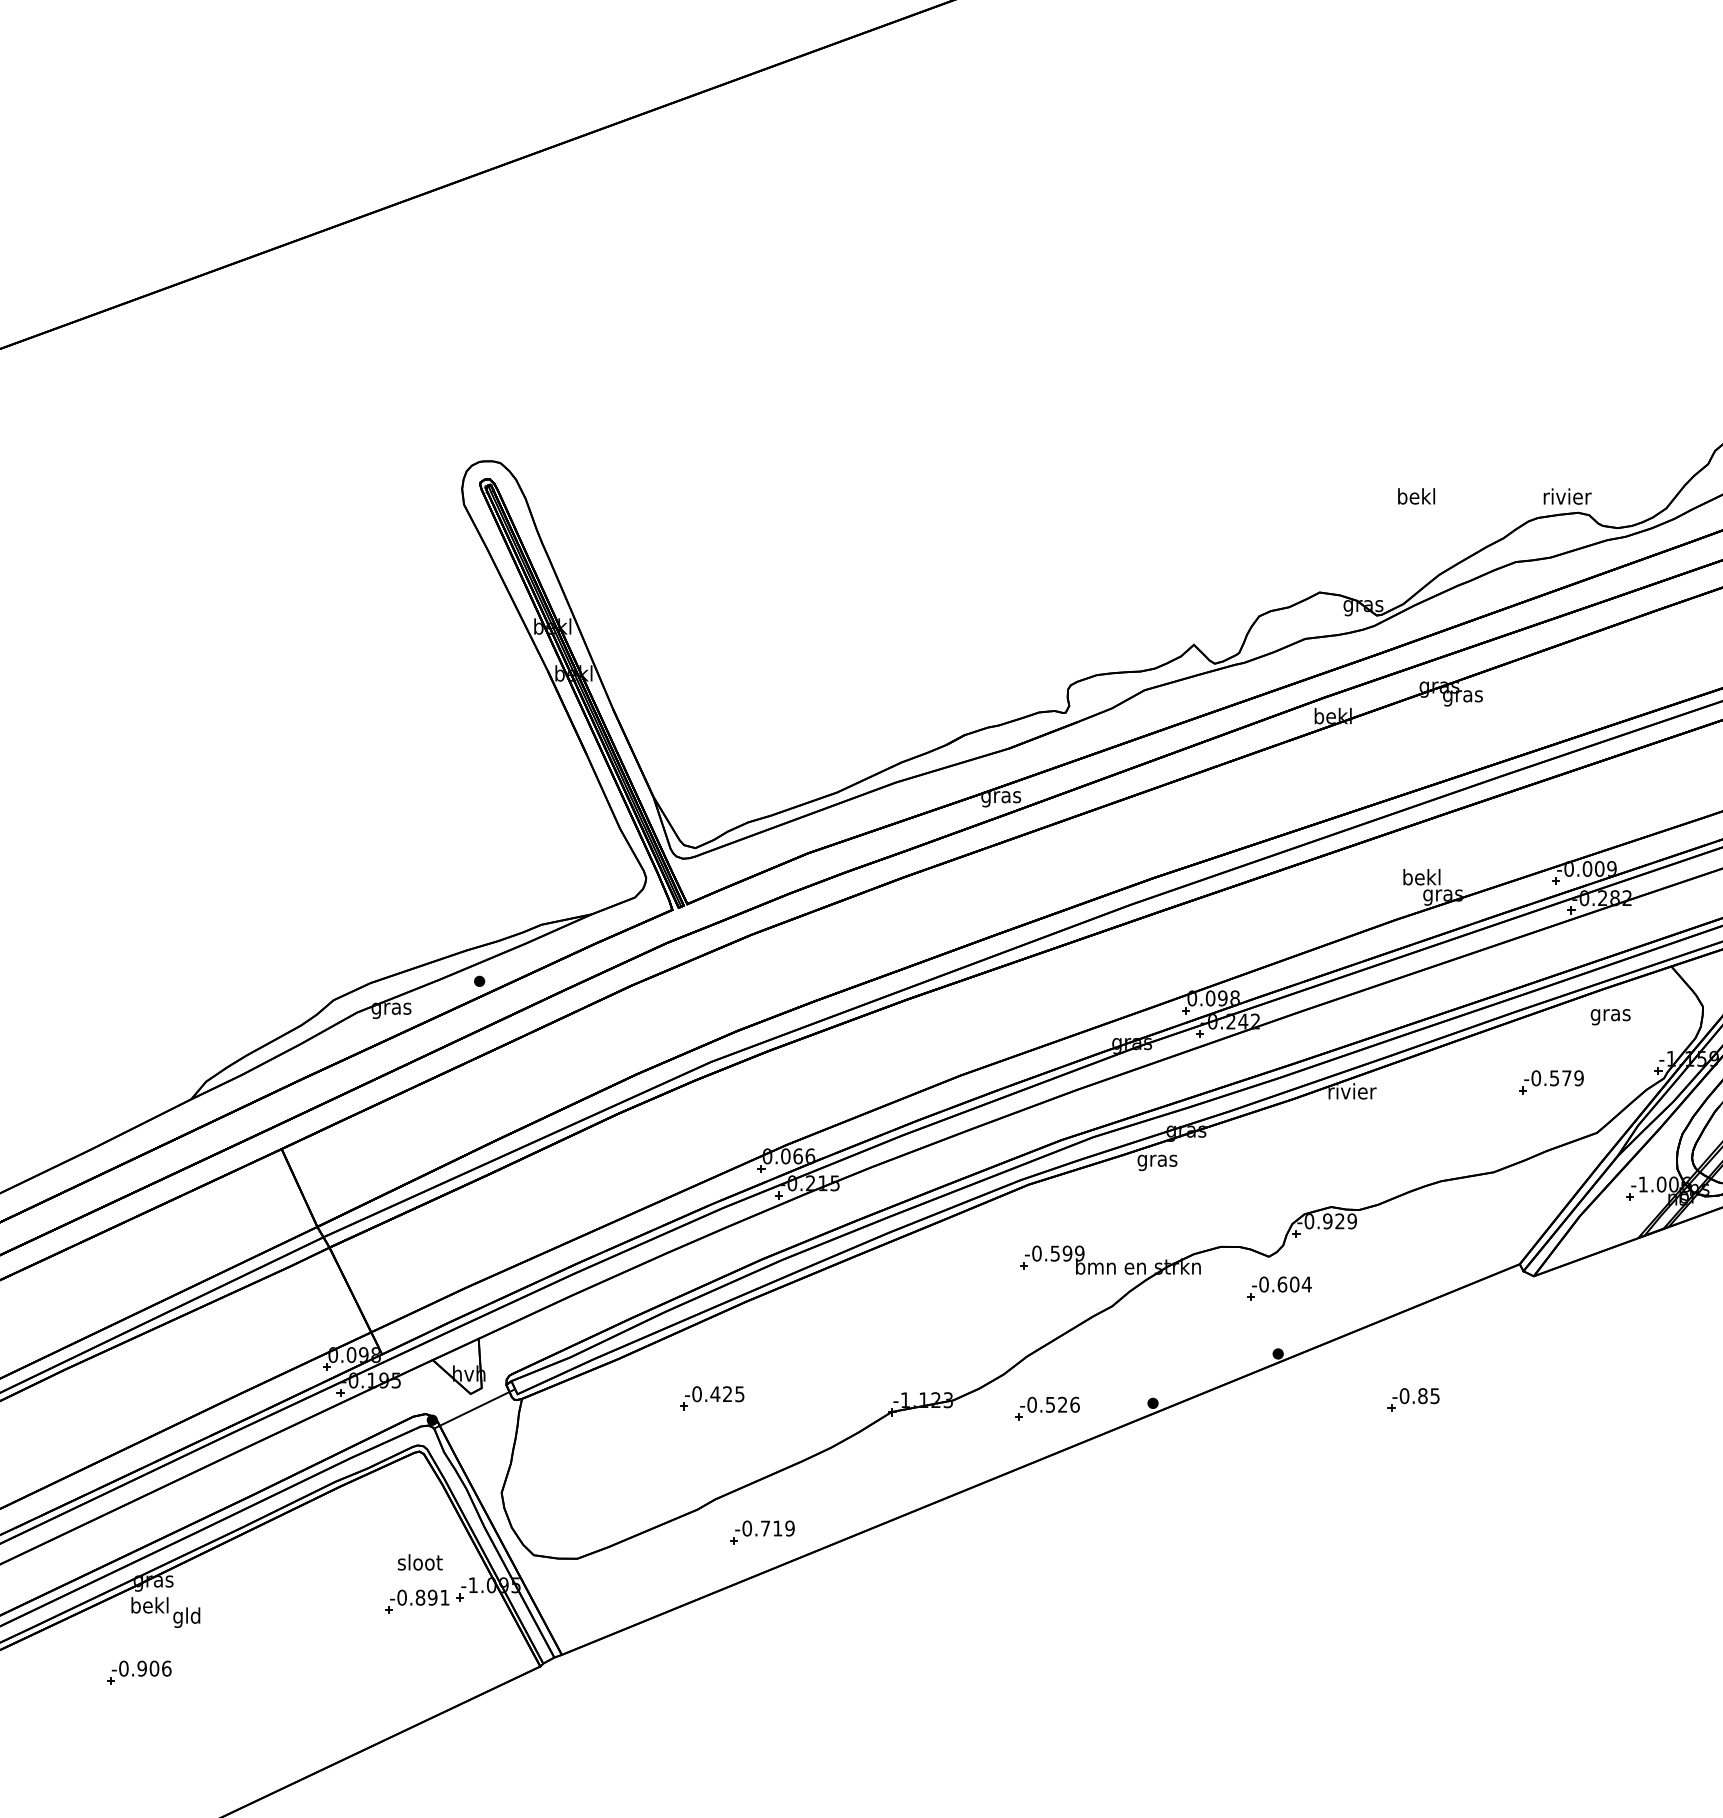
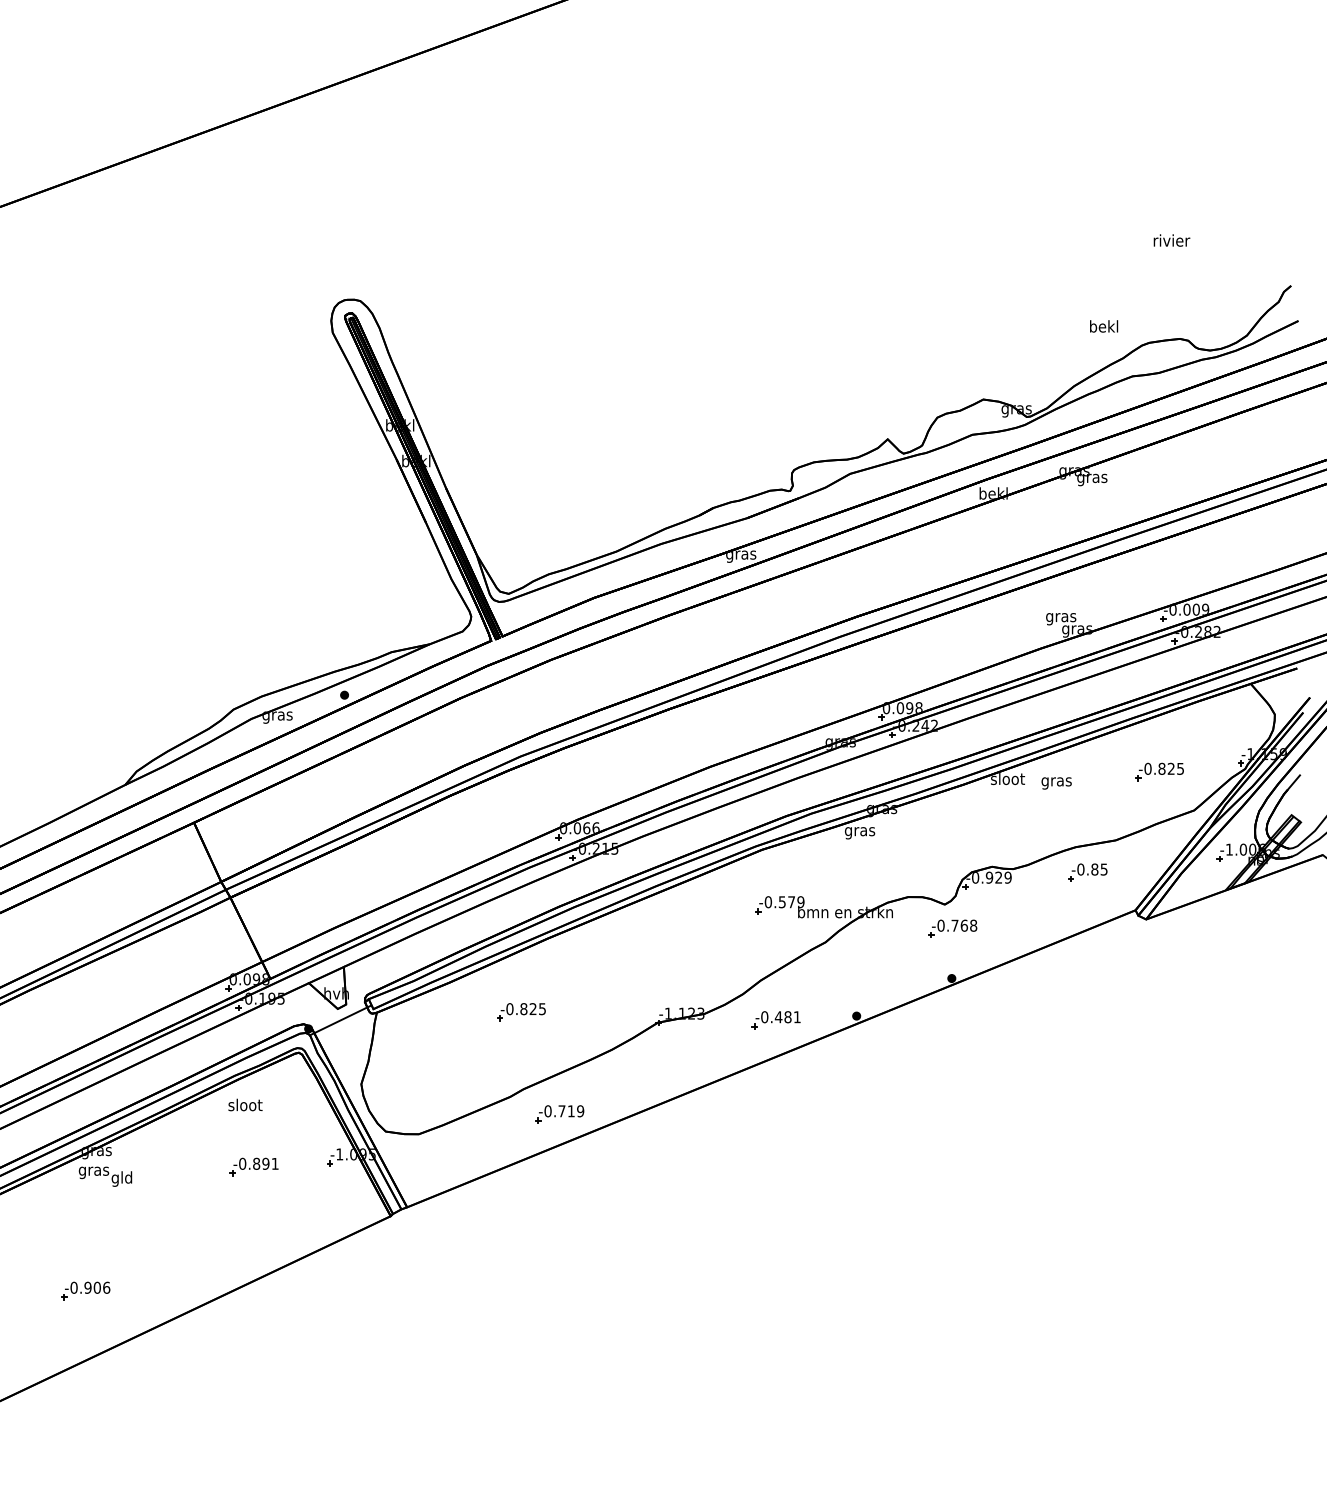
text: (1417, 496) -> (1104, 326), moved
text: (1567, 496) -> (1171, 240), moved
text: (1422, 879) -> (1061, 617), bekl -> gras
text: (1610, 1017) -> (1056, 783), moved
text: (1567, 1077) -> (1171, 768), -0.579 -> -0.825
text: (1352, 1090) -> (1008, 778), rivier -> sloot
text: (1067, 1253) -> (791, 902), -0.599 -> -0.579
text: (1294, 1284) -> (964, 925), -0.604 -> -0.768
text: (714, 1394) -> (523, 1009), -0.425 -> -0.825
part: (1413, 1399) -> (1087, 872), moved
text: (1062, 1405) -> (787, 1017), -0.526 -> -0.481
text: (420, 1561) -> (245, 1104), moved
part: (416, 1601) -> (253, 1166), moved
text: (149, 1607) -> (93, 1171), bekl -> gras
part: (138, 1672) -> (85, 1290), moved

